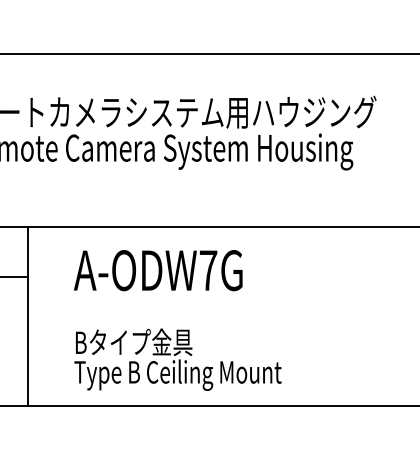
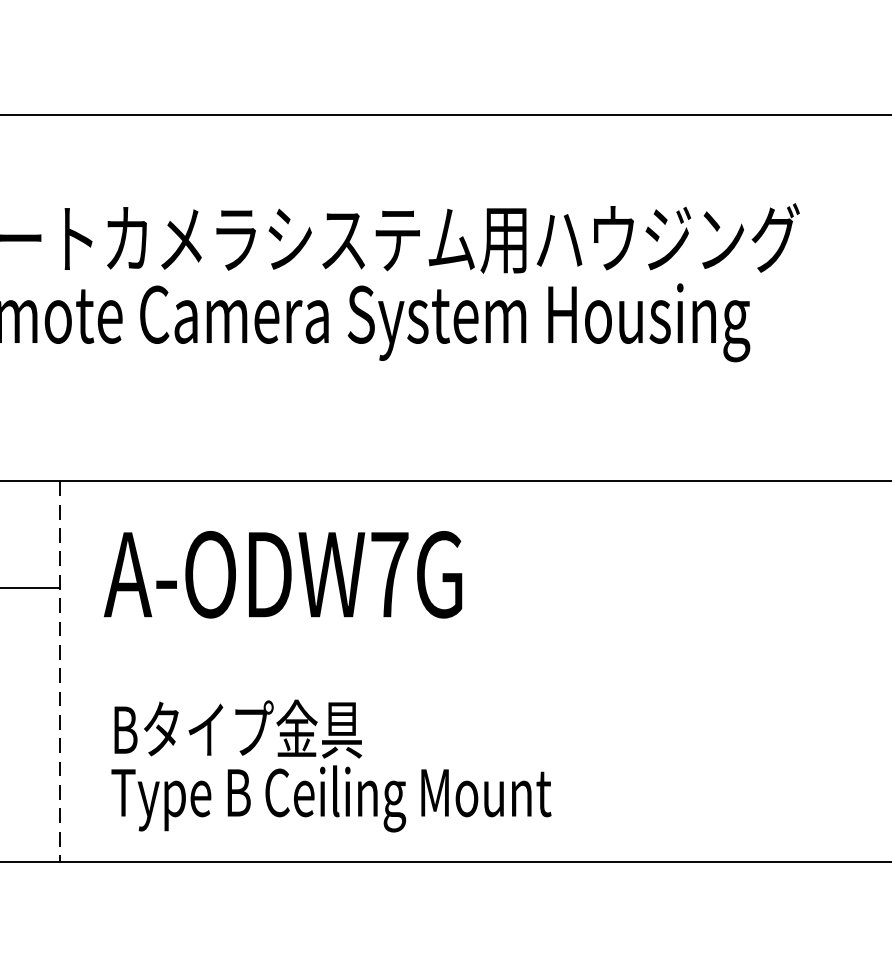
text: (158, 270) -> (283, 574), moved
line: (28, 316) -> (60, 672), solid -> dashed
text: (177, 359) -> (330, 765), moved

